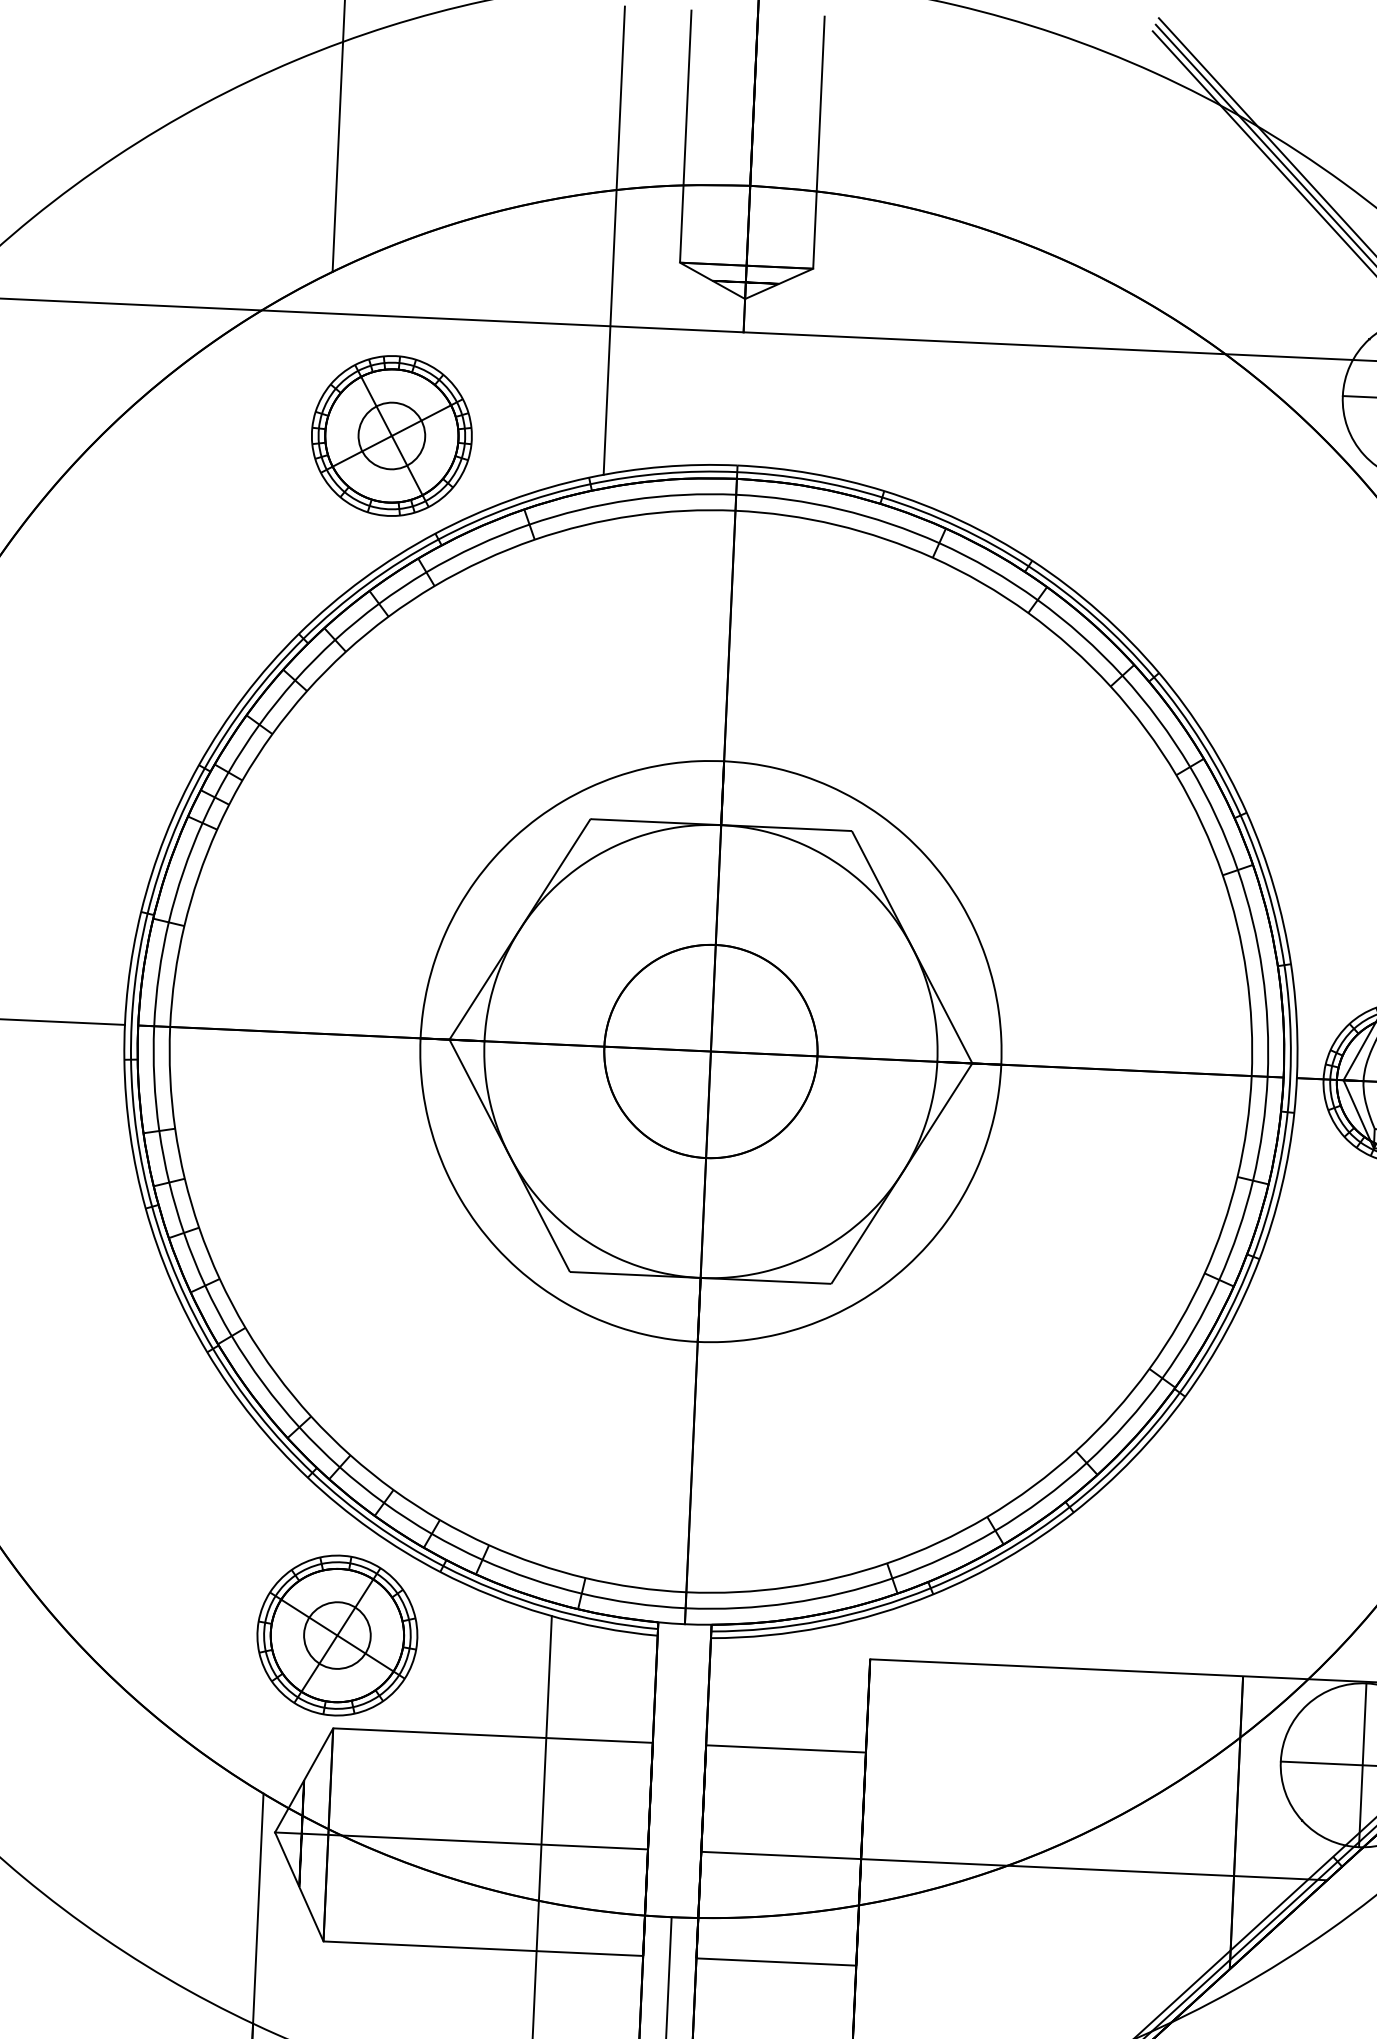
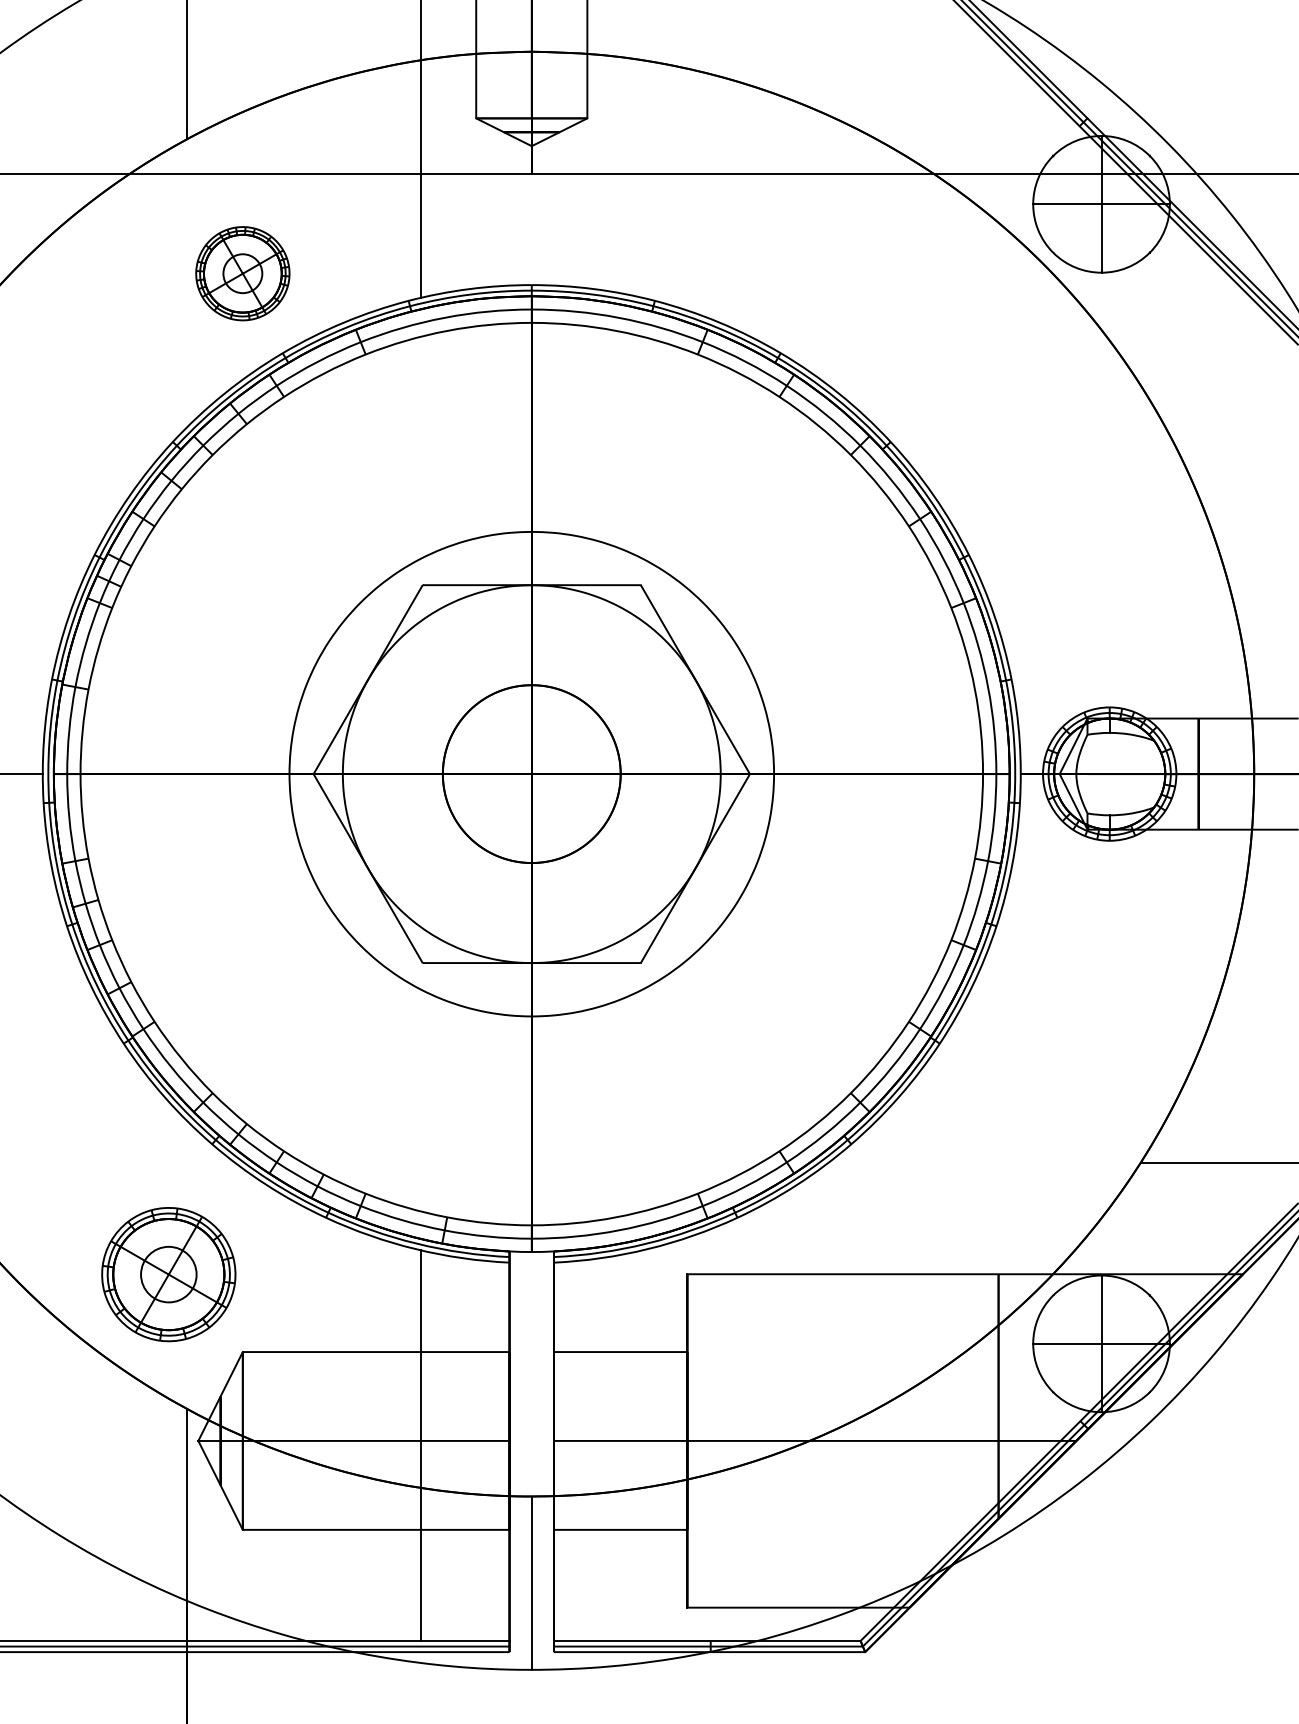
part: (391, 435) -> (242, 273), size x0.7
part: (337, 1635) -> (168, 1274), moved

